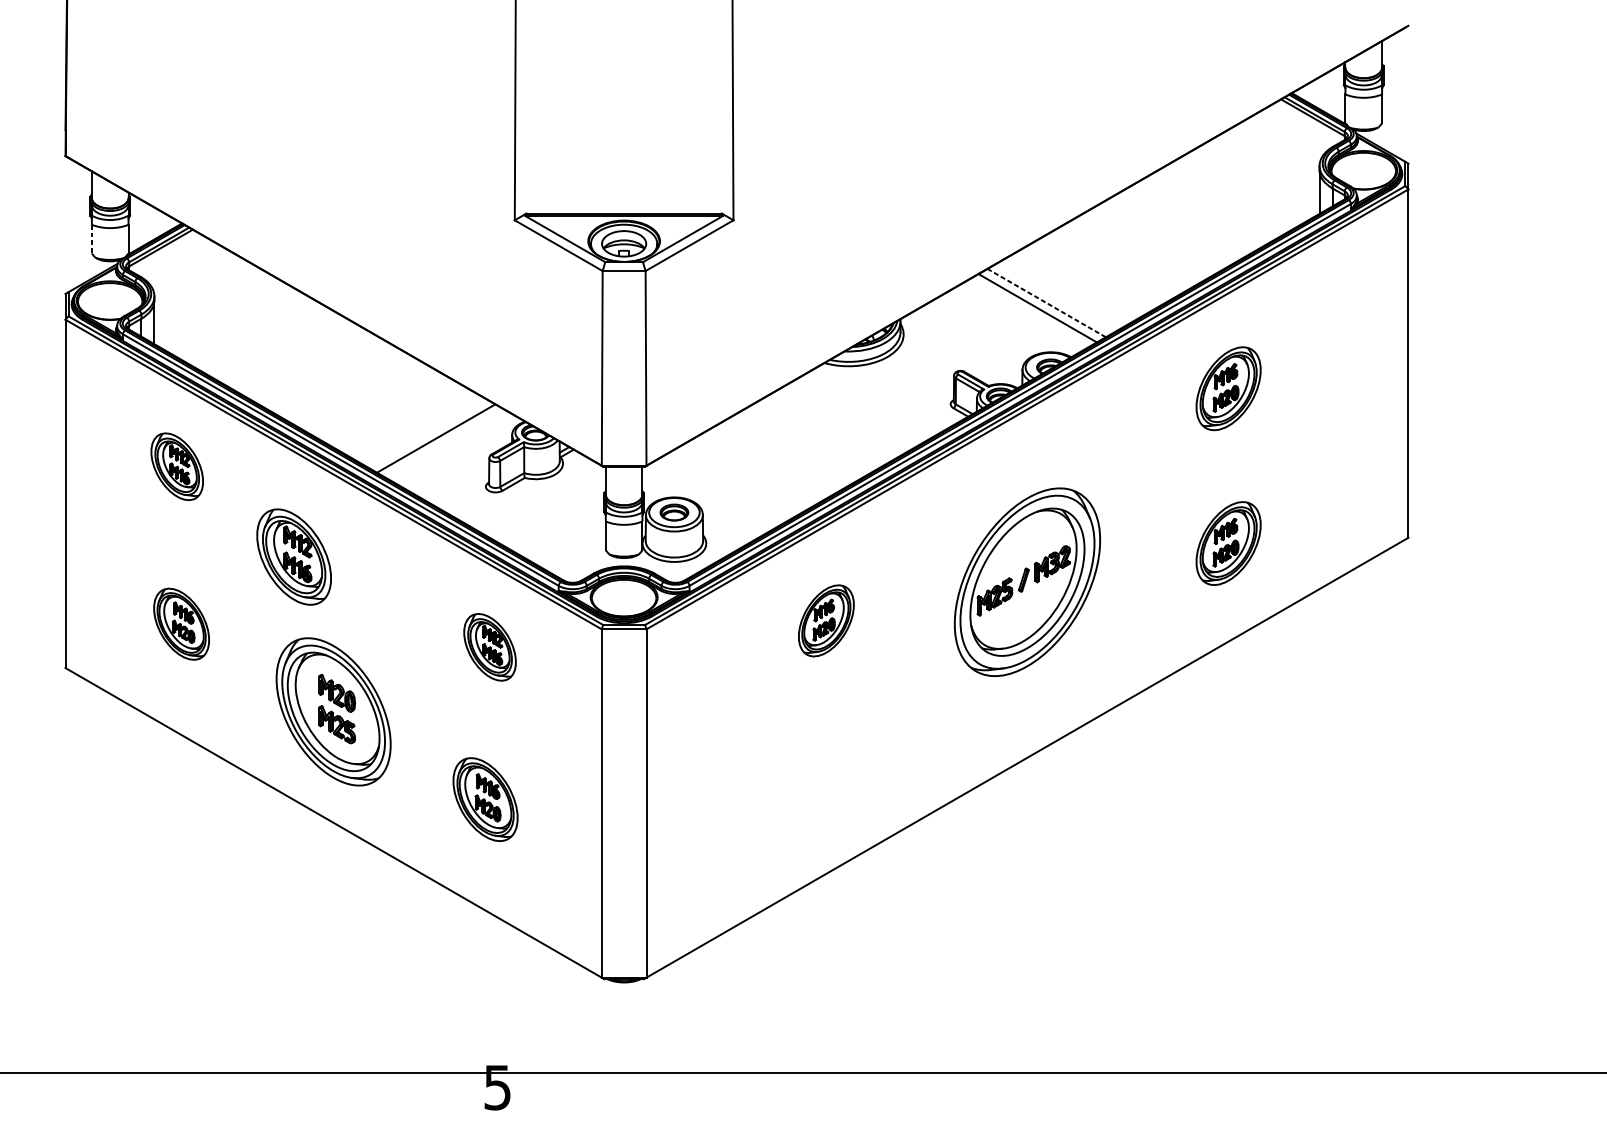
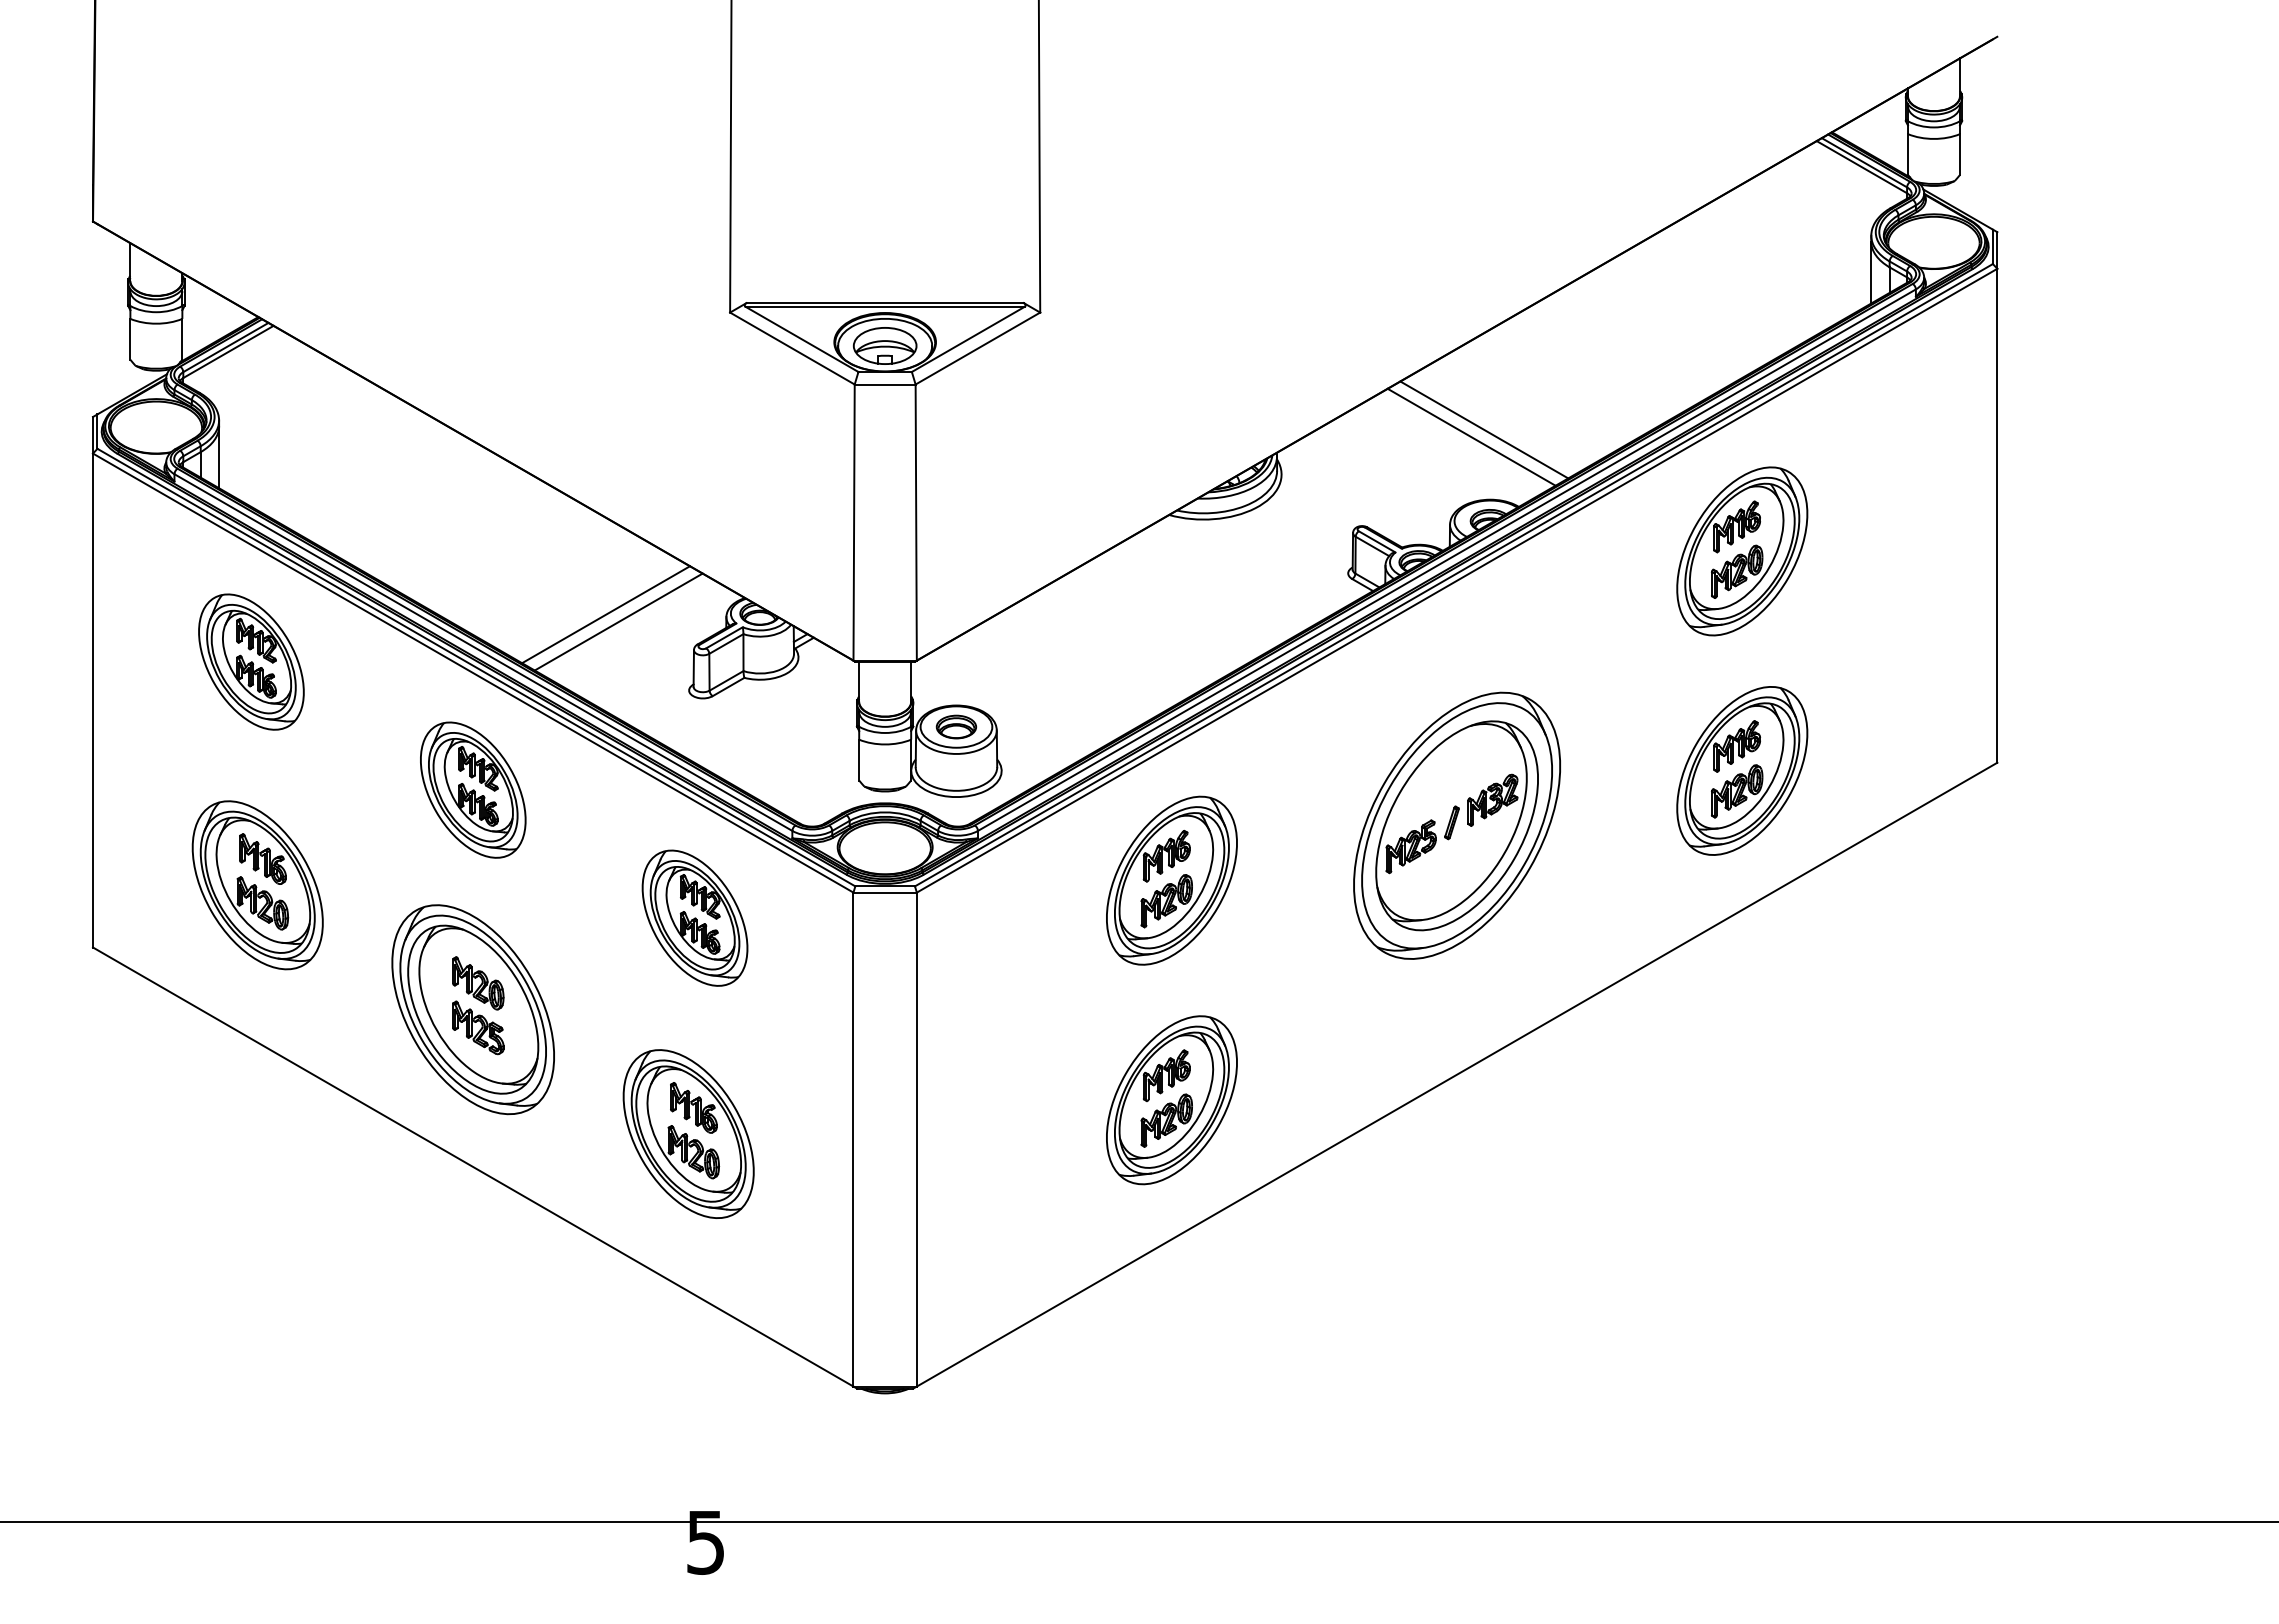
line: (91, 239) -> (130, 339), dashed -> solid
line: (1046, 302) -> (1484, 429), dashed -> solid
part: (1228, 388) -> (1742, 551), size x1.43
line: (427, 433) -> (606, 614), added
part: (177, 466) -> (251, 661), size x1.43
part: (1228, 543) -> (1742, 770), size x1.43
part: (294, 556) -> (473, 789), moved
part: (826, 620) -> (1171, 880), size x1.67
part: (181, 624) -> (257, 885), size x1.67
part: (489, 646) -> (694, 917), size x1.43
part: (826, 775) -> (1171, 1100), added
part: (485, 799) -> (688, 1133), size x1.43

